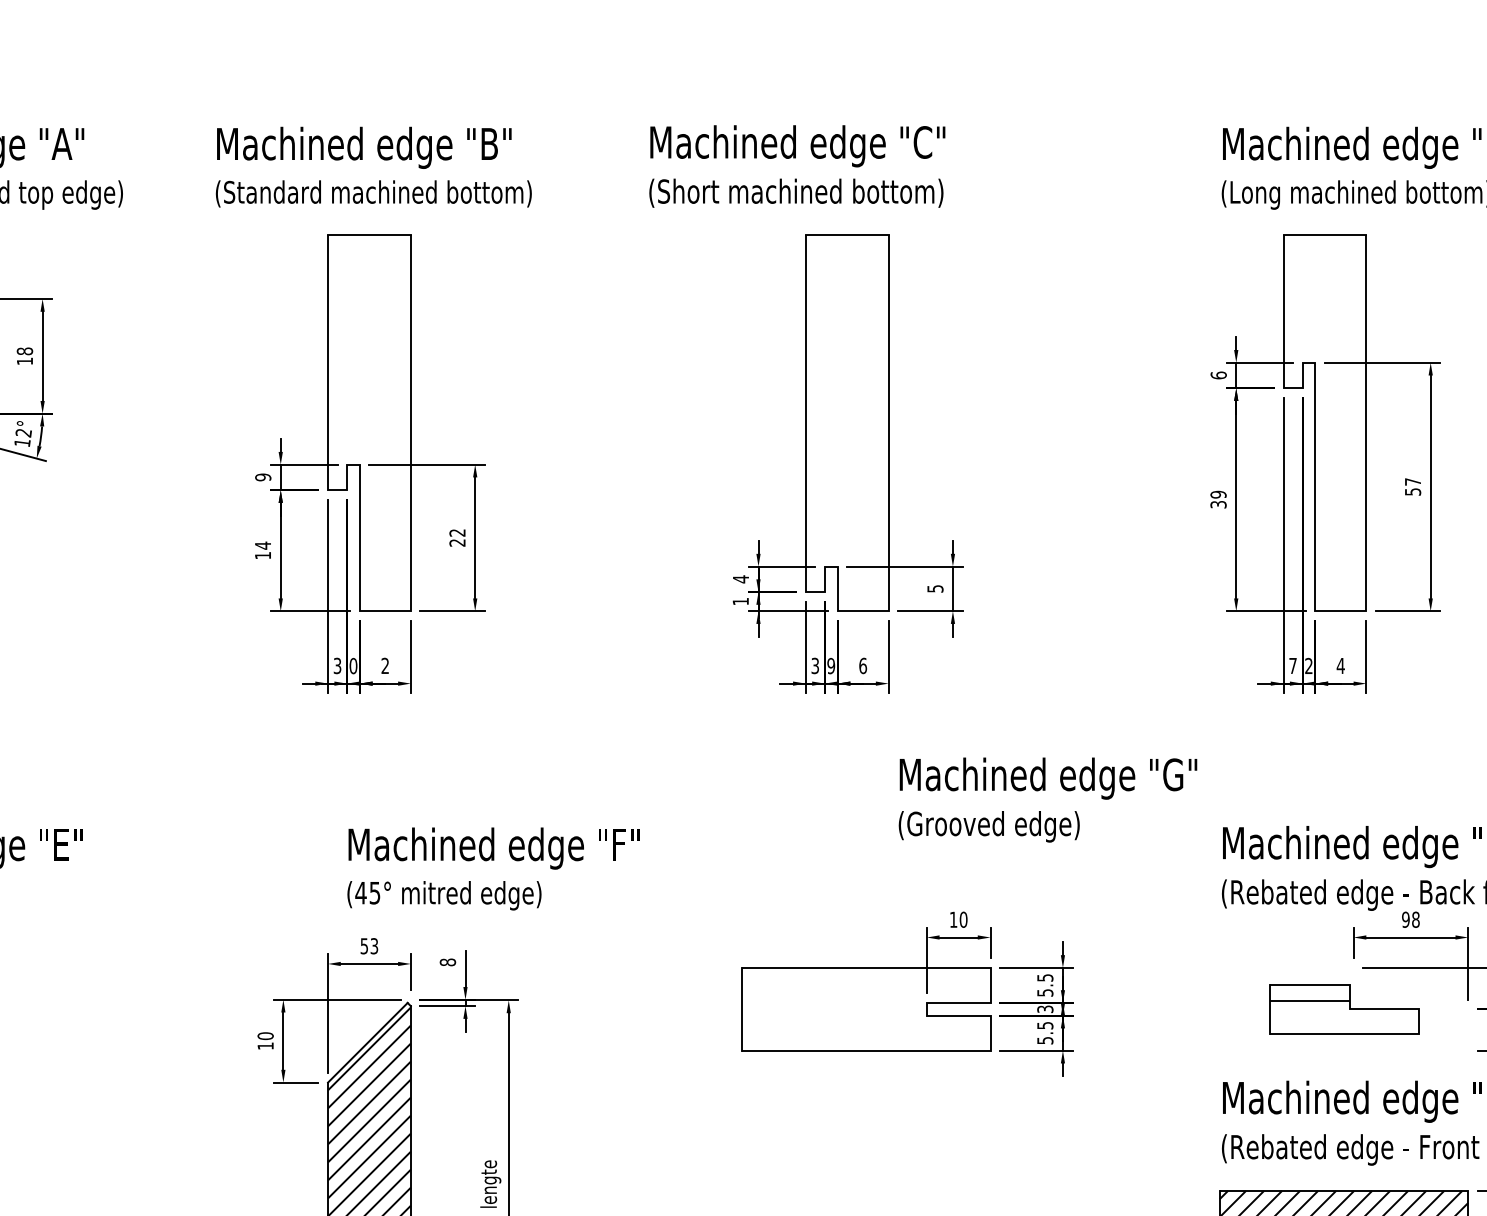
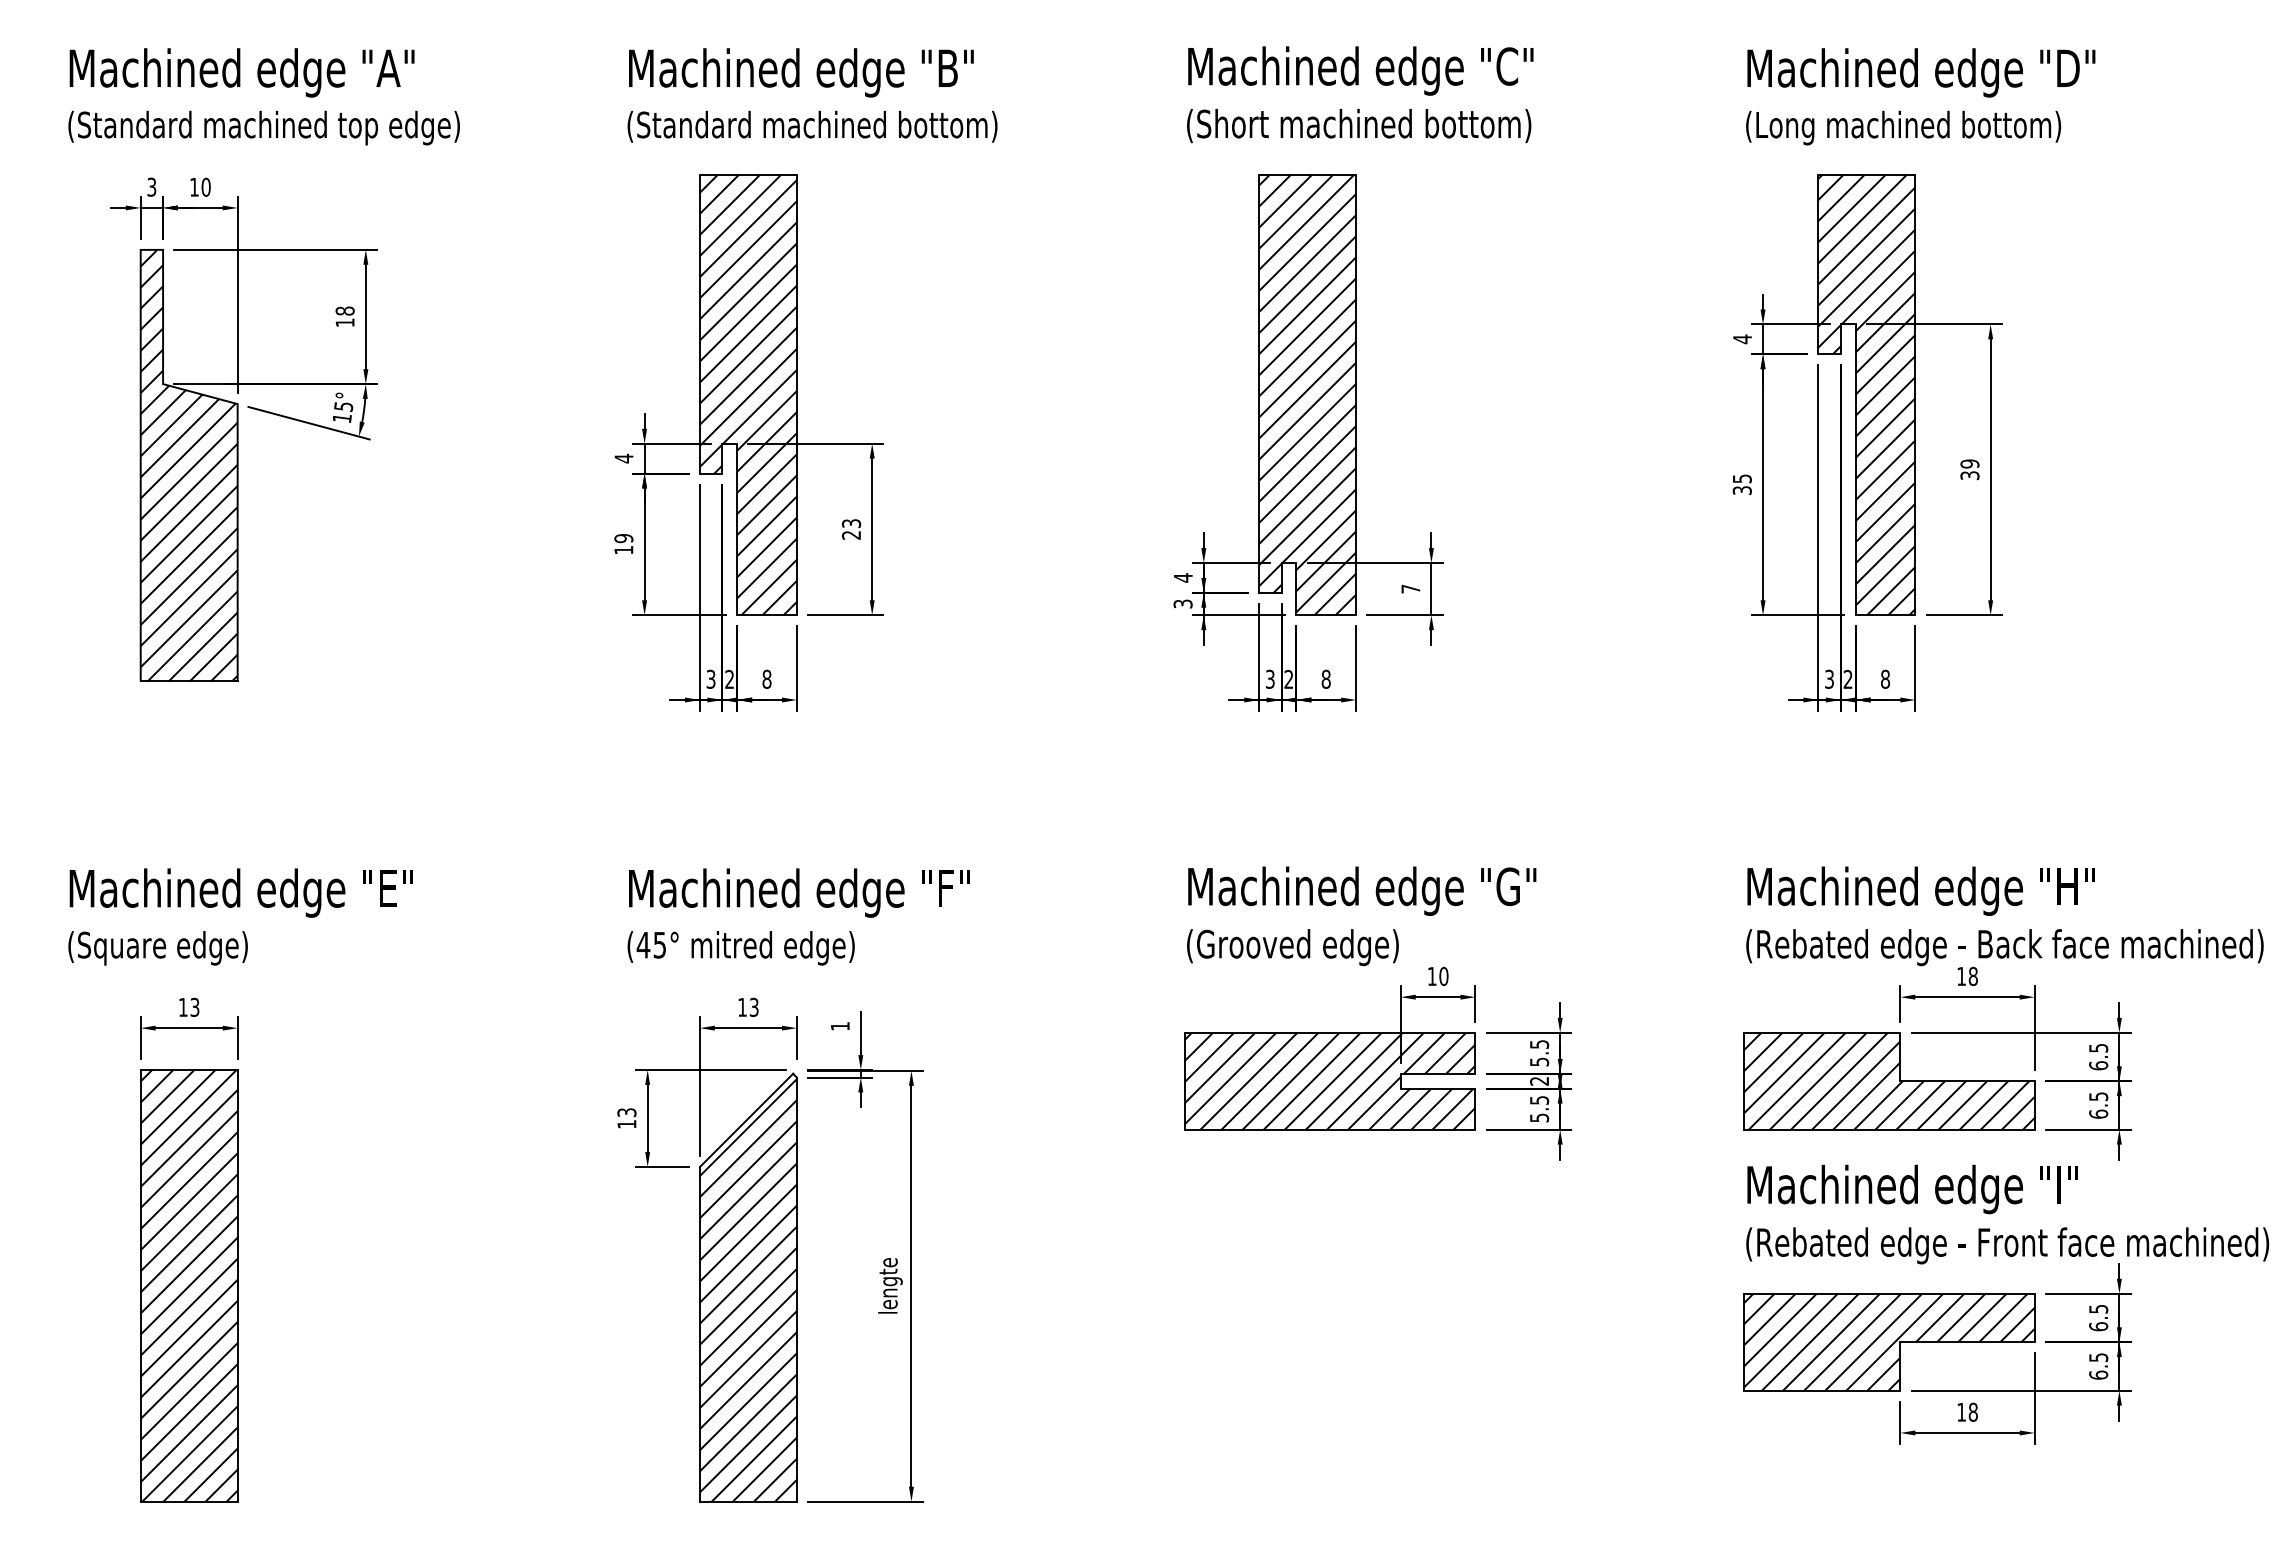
text: (797, 166) -> (1360, 94), moved
text: (373, 167) -> (812, 95), moved
text: (1218, 375) -> (1742, 339), 6 -> 4
hatch: (368, 423) -> (747, 395), added
hatch: (847, 423) -> (1307, 395), added
hatch: (1324, 423) -> (1866, 395), added
text: (23, 433) -> (343, 407), 12° -> 15°
text: (262, 477) -> (623, 458), 9 -> 4
text: (1412, 486) -> (1969, 469), 57 -> 39
text: (1217, 494) -> (1741, 478), 39 -> 35
text: (457, 532) -> (851, 523), 22 -> 23
text: (262, 545) -> (623, 538), 14 -> 19
text: (935, 588) -> (1410, 588), 5 -> 7
text: (740, 601) -> (1182, 603), 1 -> 3
text: (384, 665) -> (766, 678), 2 -> 8
text: (862, 665) -> (1325, 678), 6 -> 8
text: (1293, 665) -> (1829, 678), 7 -> 3
text: (1340, 665) -> (1885, 678), 4 -> 8
text: (353, 666) -> (729, 679), 0 -> 2
text: (830, 666) -> (1288, 679), 9 -> 2
text: (1047, 800) -> (1361, 916), moved
text: (493, 868) -> (798, 916), moved
text: (1405, 919) -> (1961, 976), 98 -> 18
text: (364, 946) -> (742, 1007), 53 -> 13
text: (447, 961) -> (839, 1025), 8 -> 1
hatch: (865, 1008) -> (1329, 1080), added
text: (1045, 1008) -> (1539, 1080), 3 -> 2
part: (1344, 1009) -> (1889, 1081), size x1.67
text: (265, 1036) -> (626, 1112), 10 -> 13

